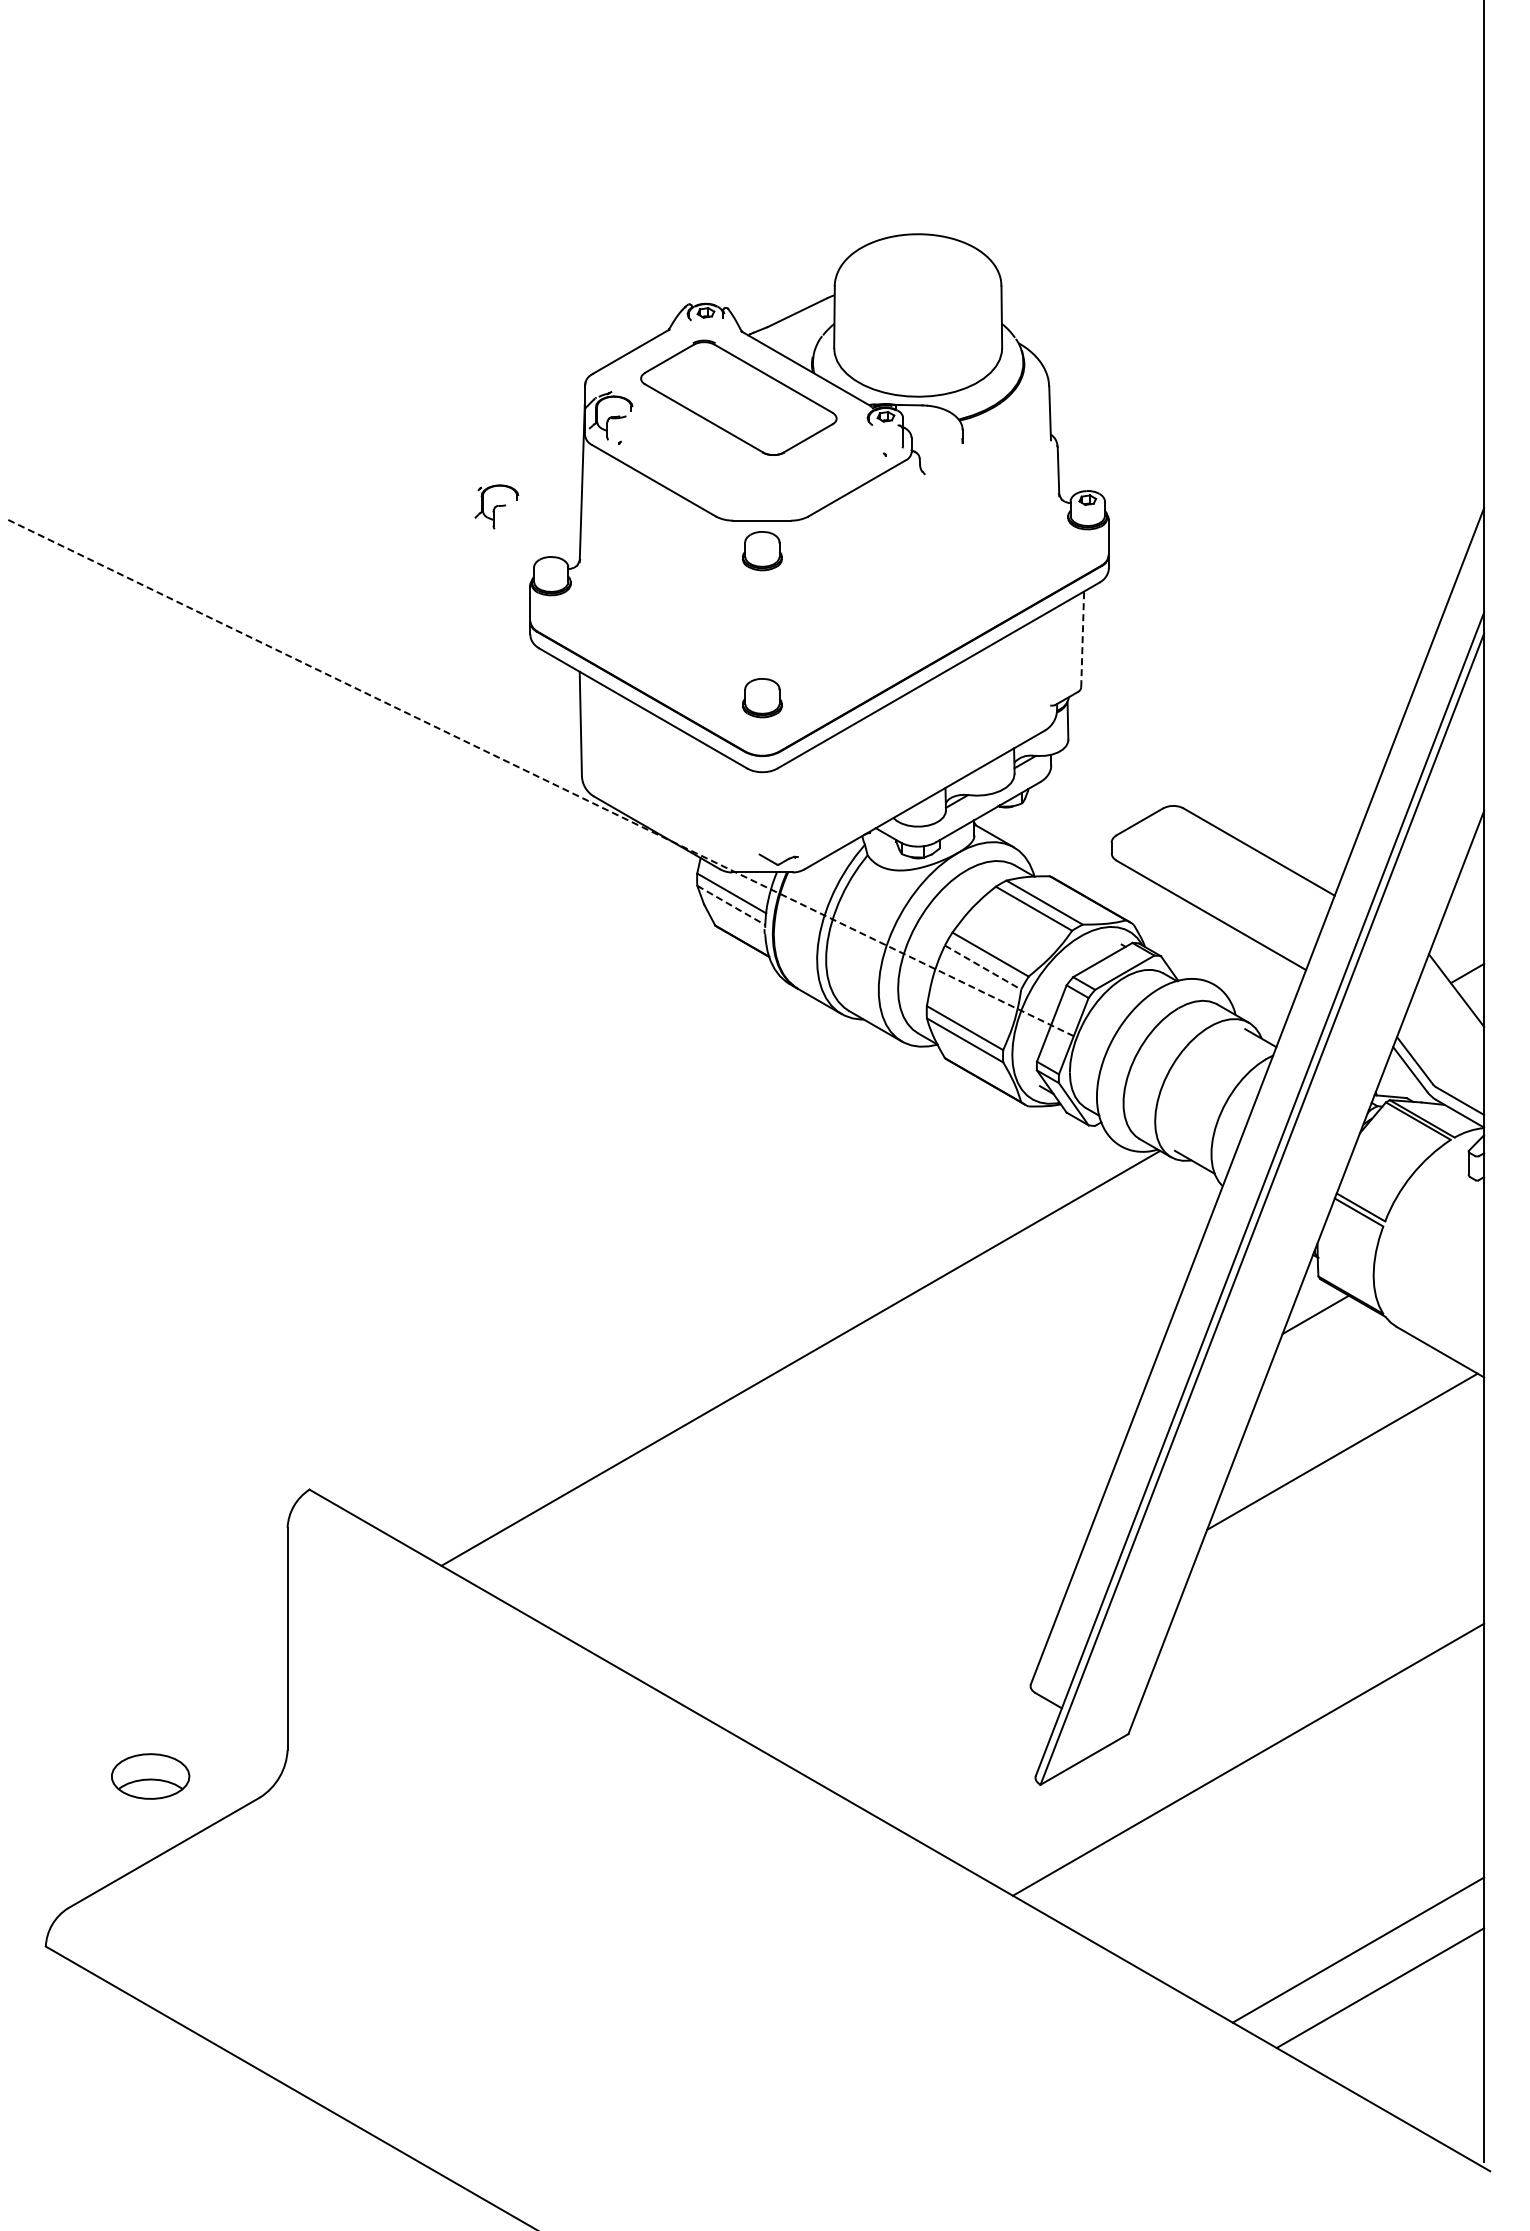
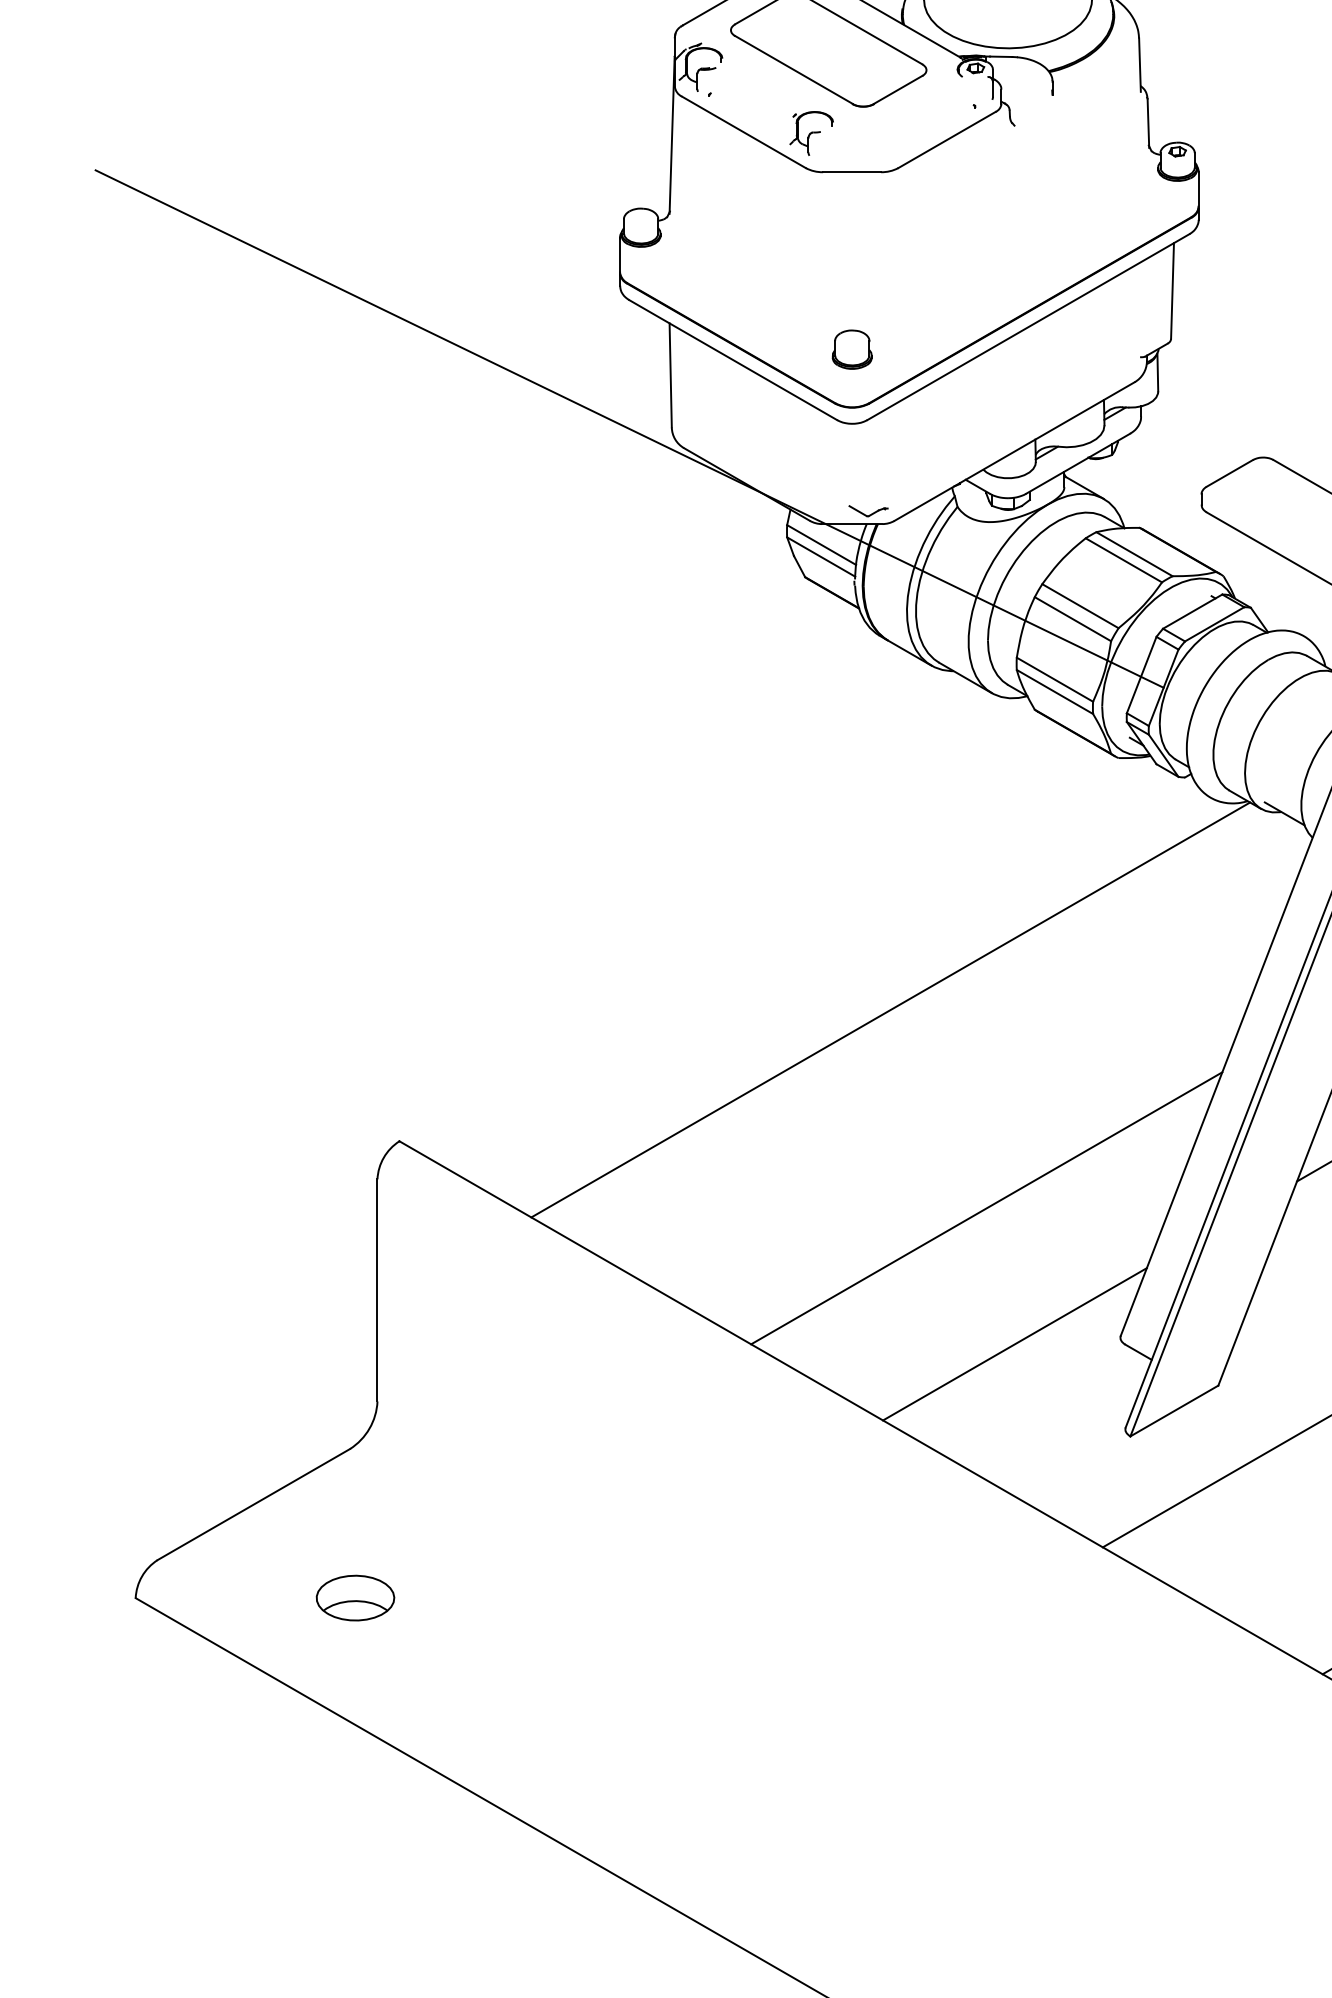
part: (496, 506) -> (811, 133), moved
part: (762, 551) -> (852, 203), removed
line: (1082, 639) -> (1172, 291), dashed -> solid
line: (539, 777) -> (629, 429), dashed -> solid
line: (731, 905) -> (821, 557), dashed -> solid
line: (983, 967) -> (1073, 619), dashed -> solid
line: (896, 1556) -> (986, 1208), added
line: (925, 1692) -> (1015, 1344), added
part: (150, 1776) -> (355, 1598), moved

